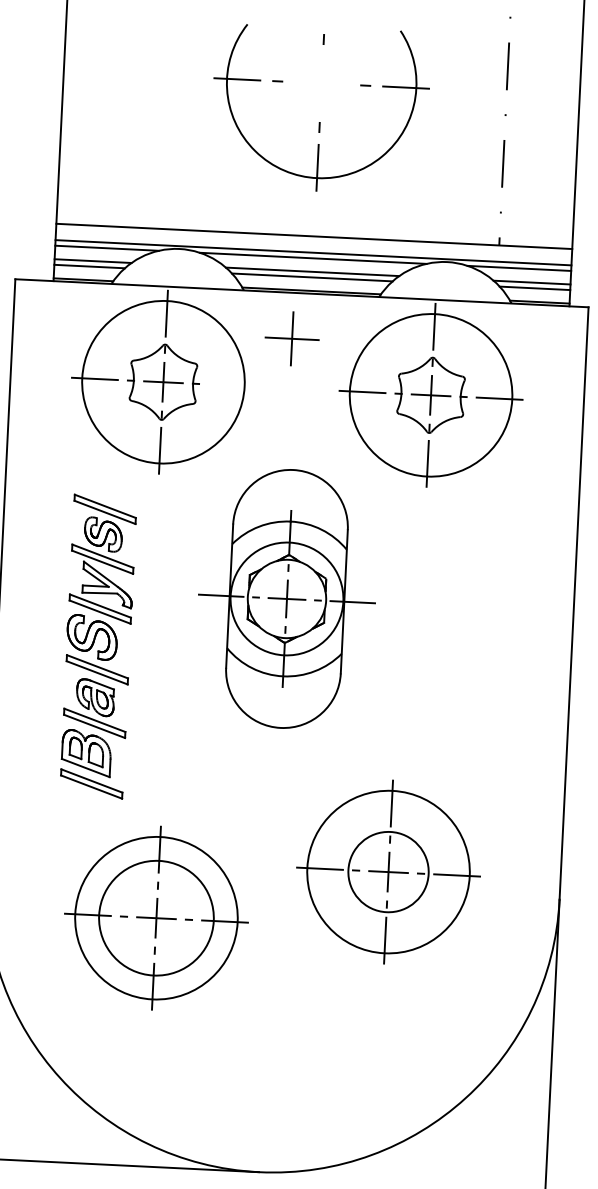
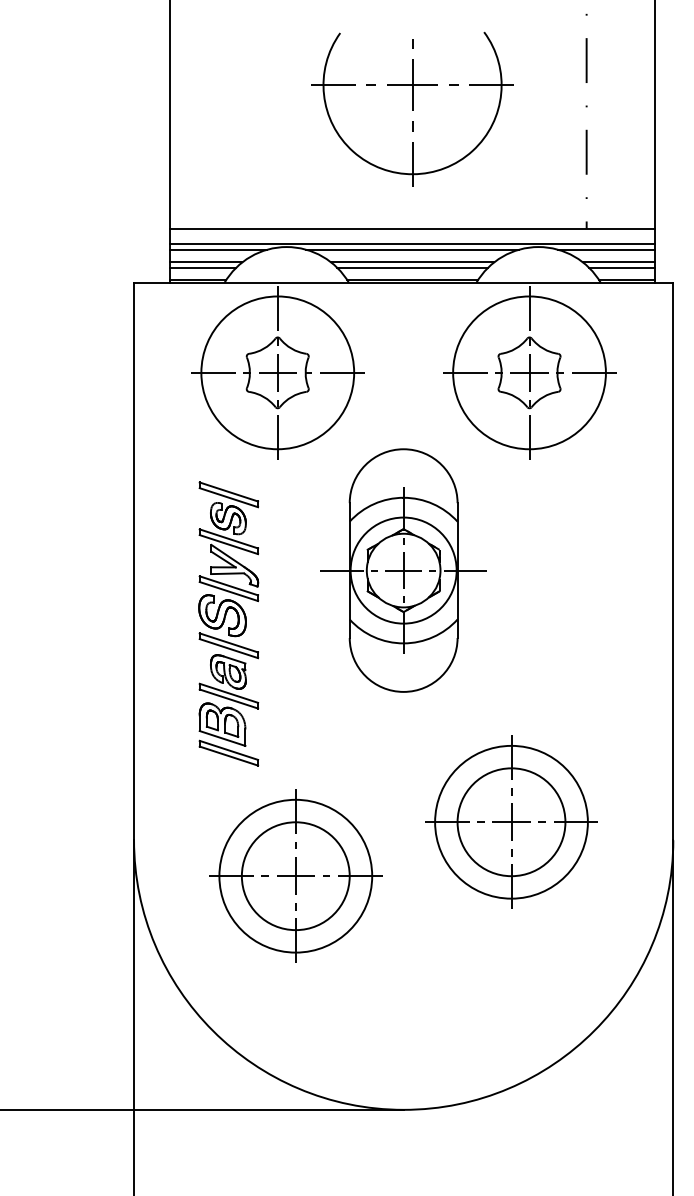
part: (292, 338) -> (412, 84), moved
line: (232, 385) -> (342, 372), added
circle: (388, 872) -> (511, 822), size x1.43

